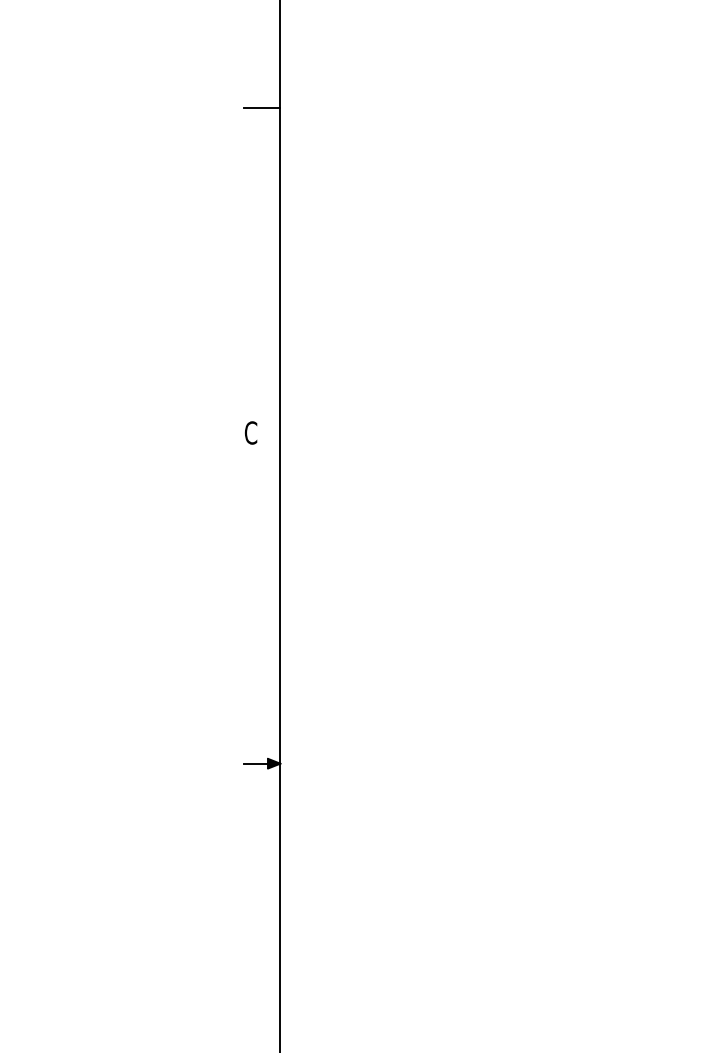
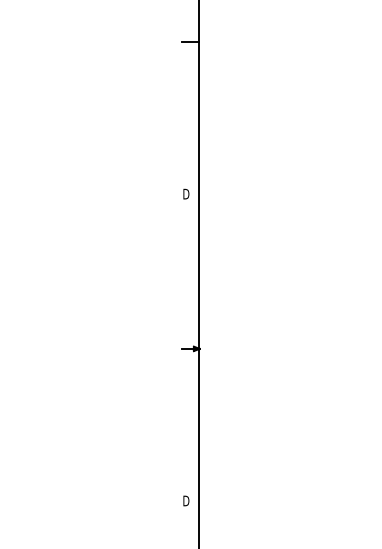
text: (252, 431) -> (186, 193), C -> D

